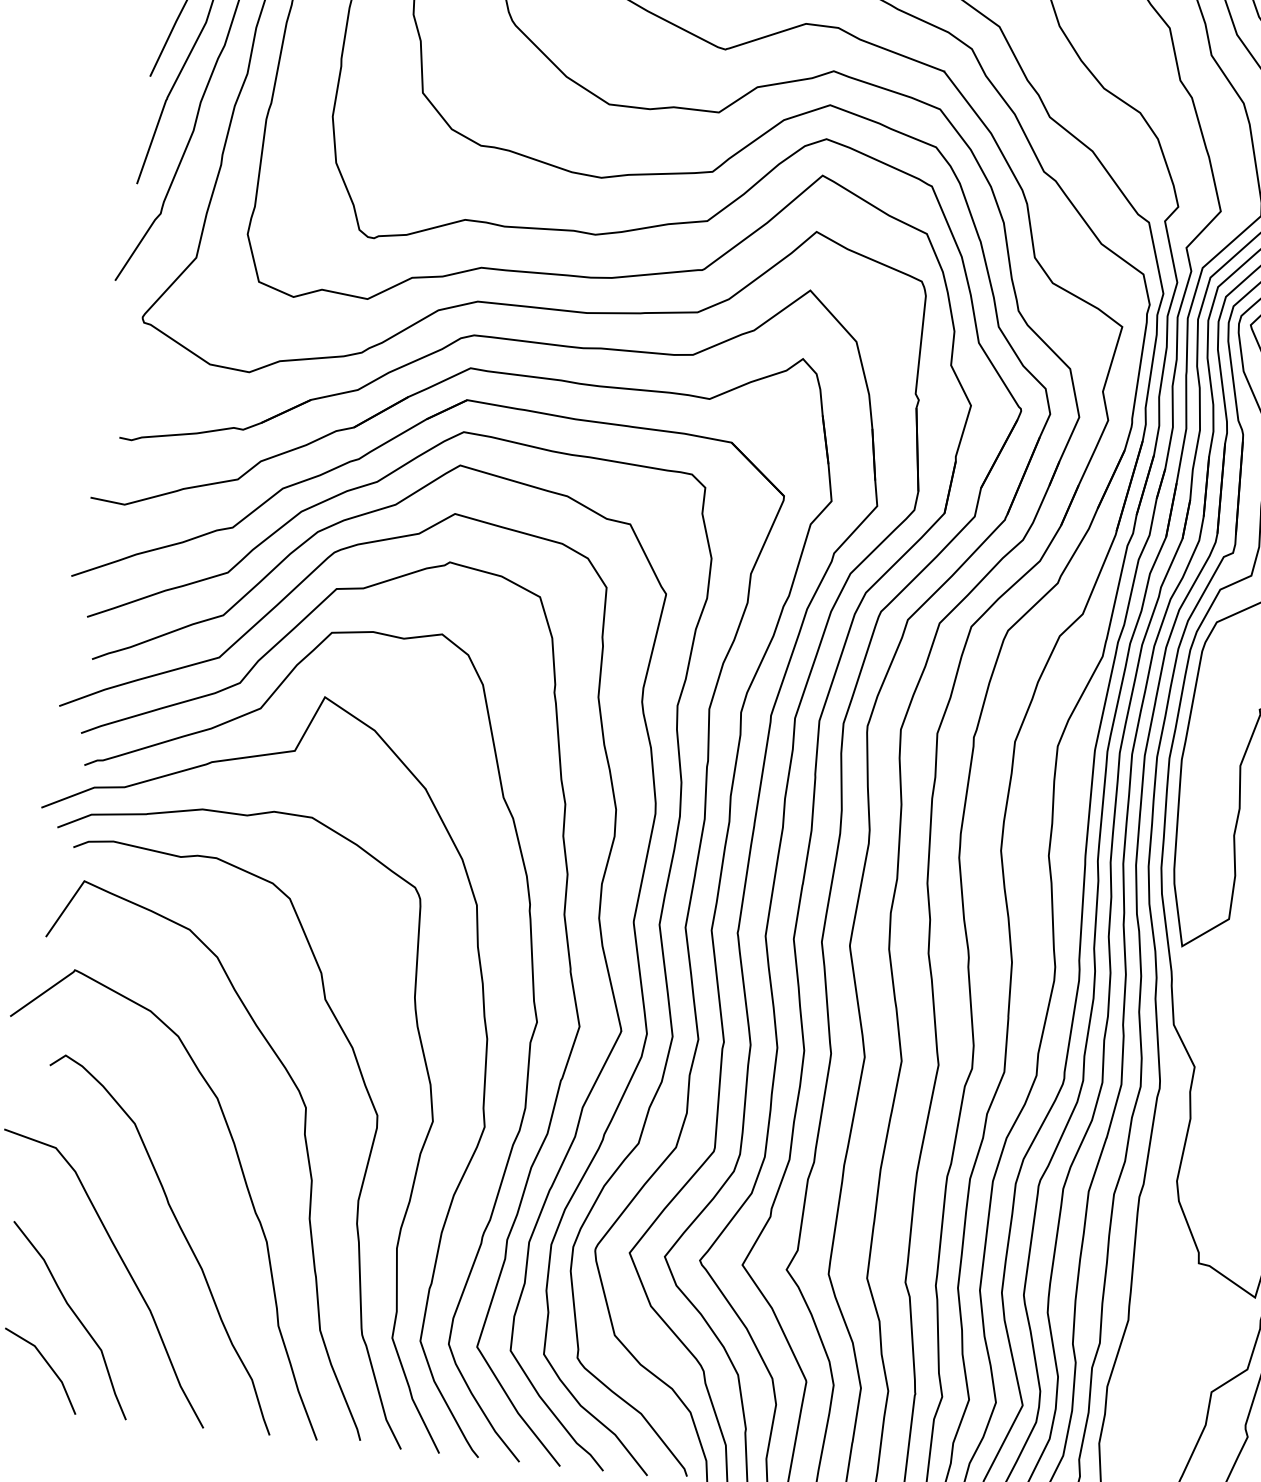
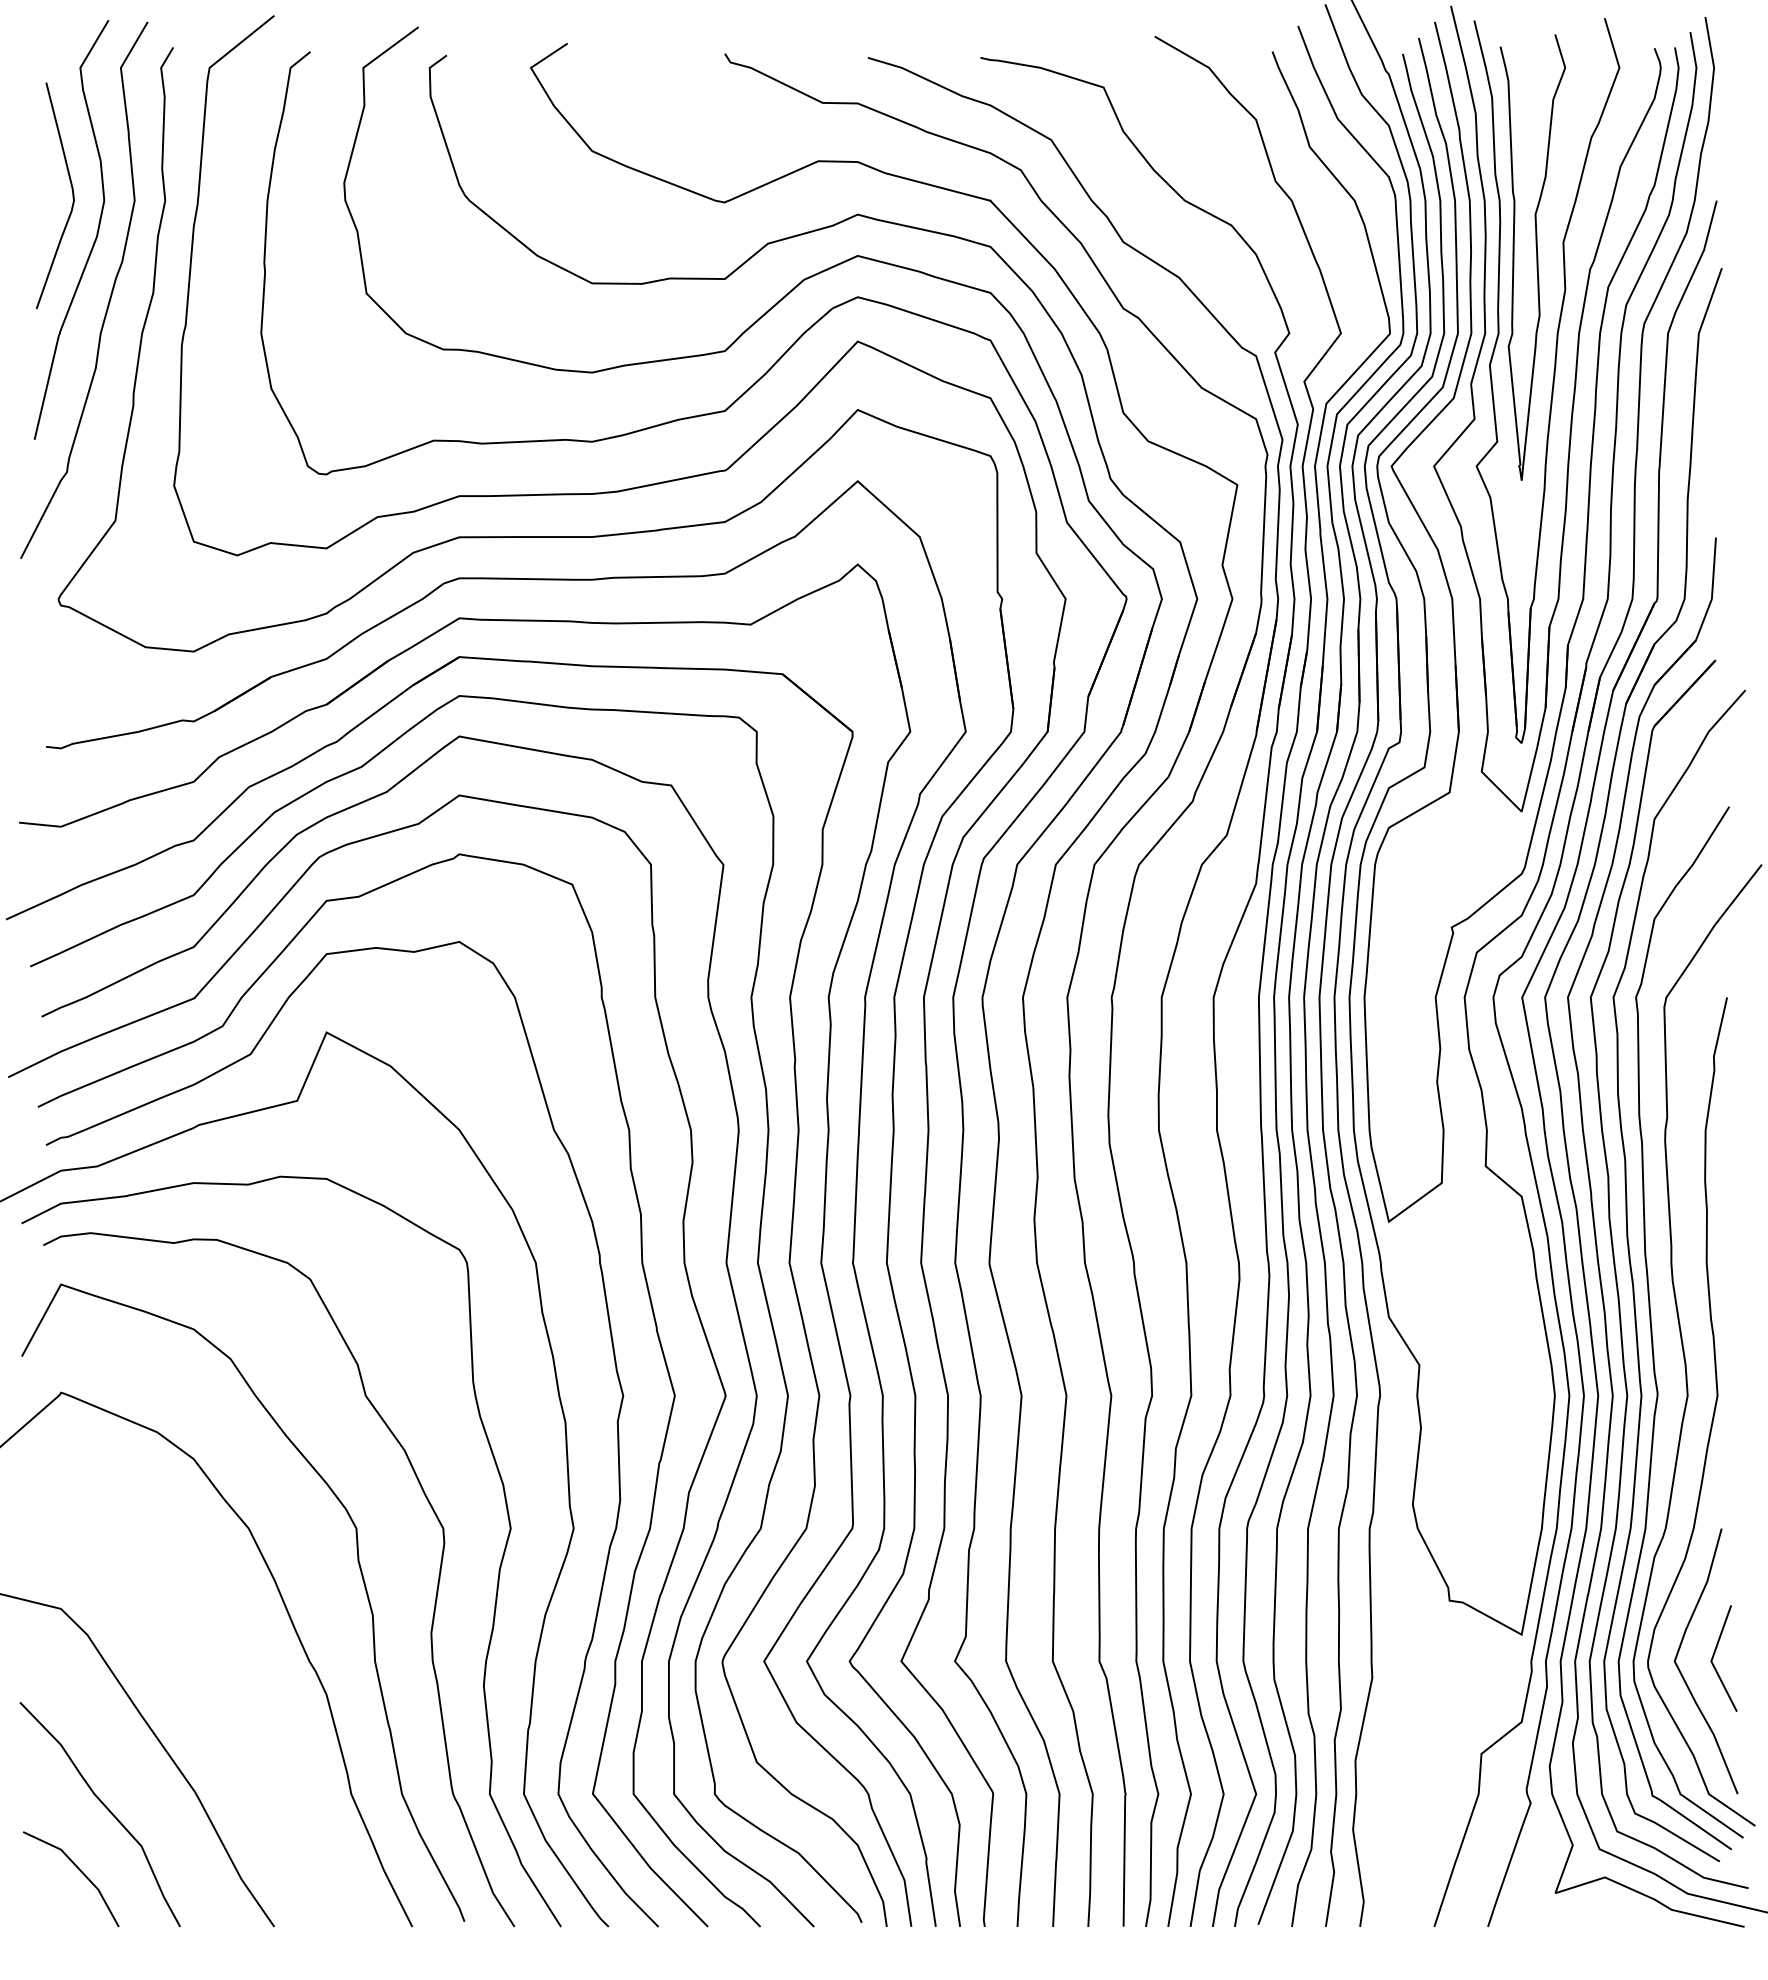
curve: (182, 1232) -> (223, 1694), removed

